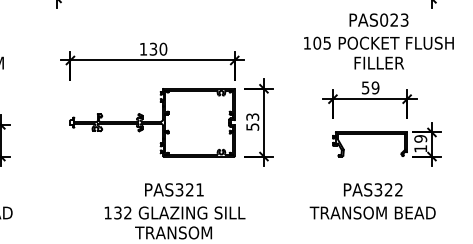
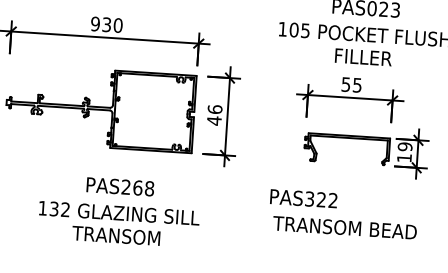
text: (143, 48) -> (95, 23), 130 -> 930
text: (375, 87) -> (357, 84), 59 -> 55
text: (252, 122) -> (214, 115), 53 -> 46
text: (189, 189) -> (137, 187), PAS321 -> PAS268
text: (373, 189) -> (304, 198), moved

